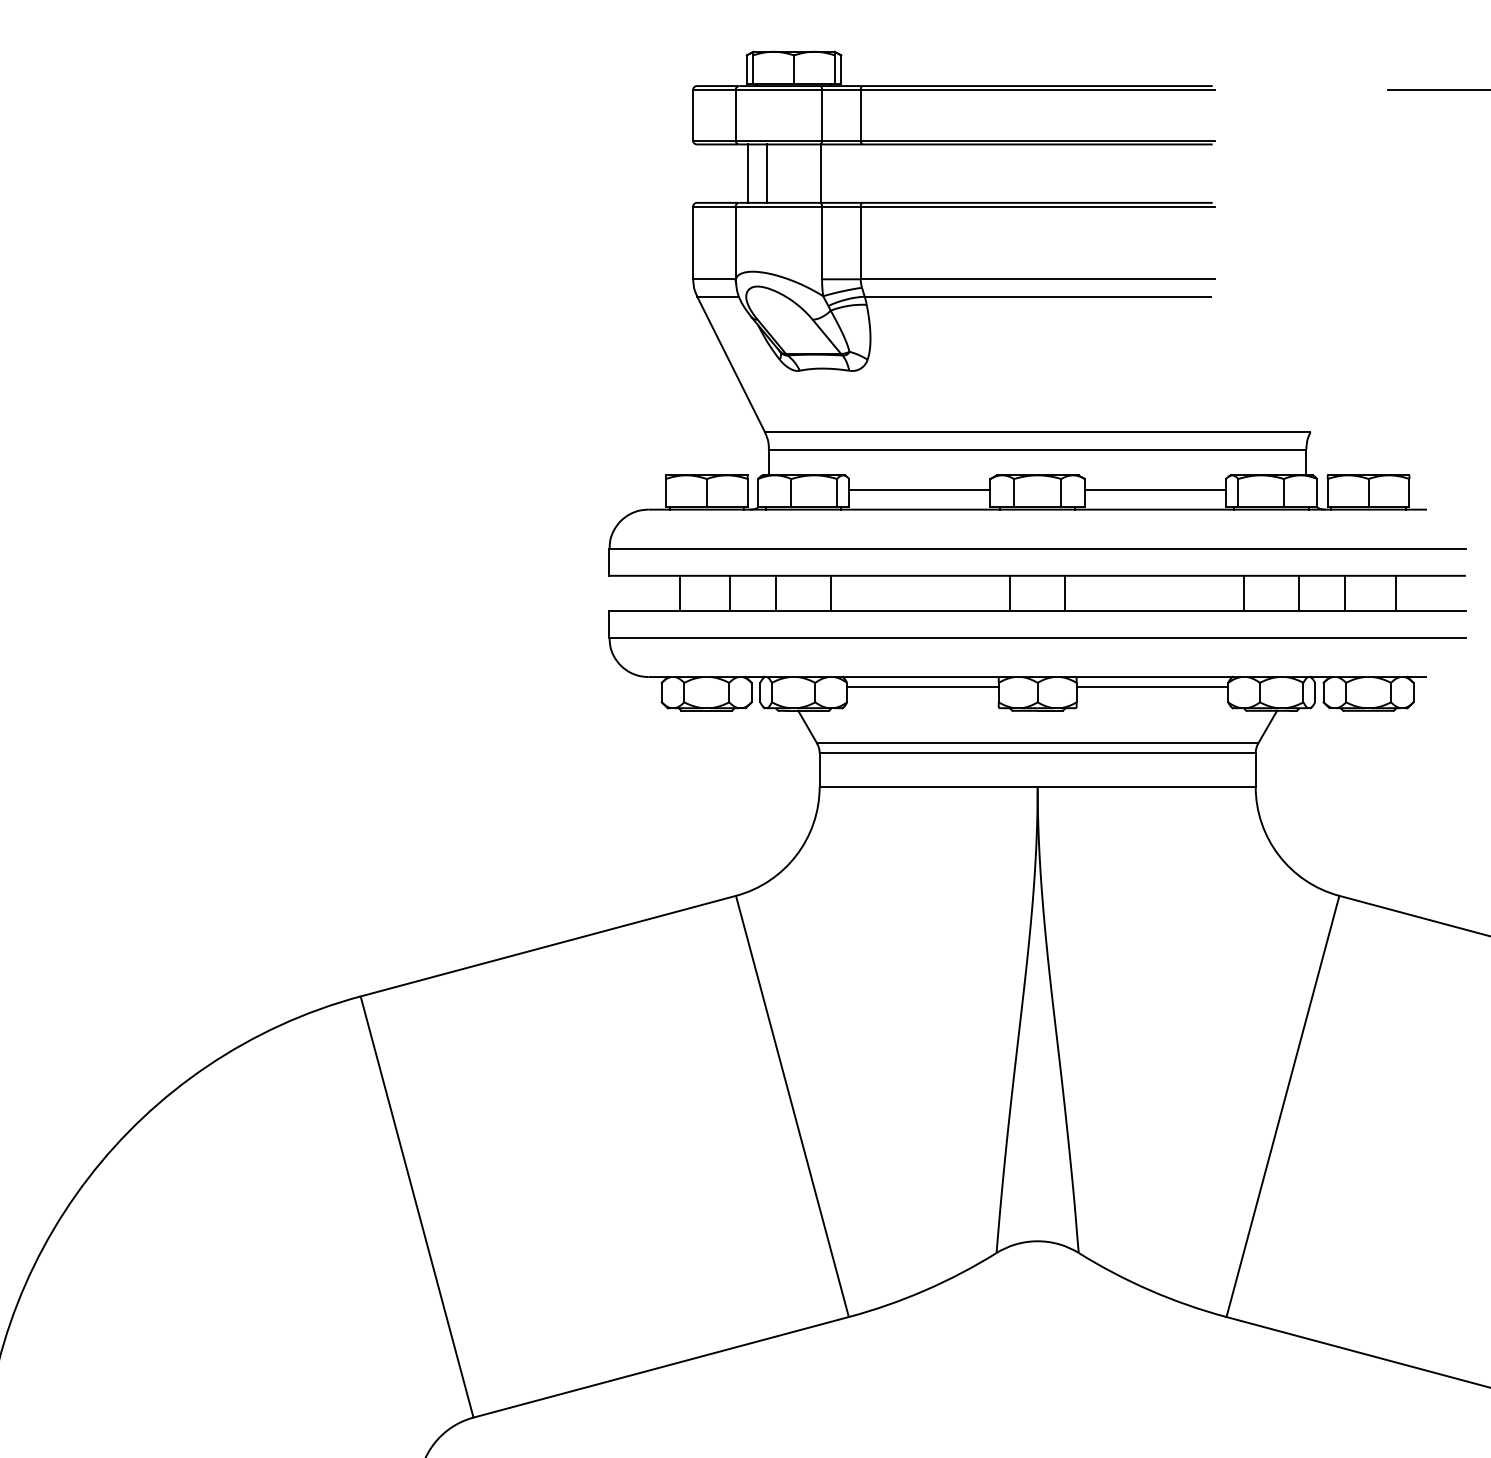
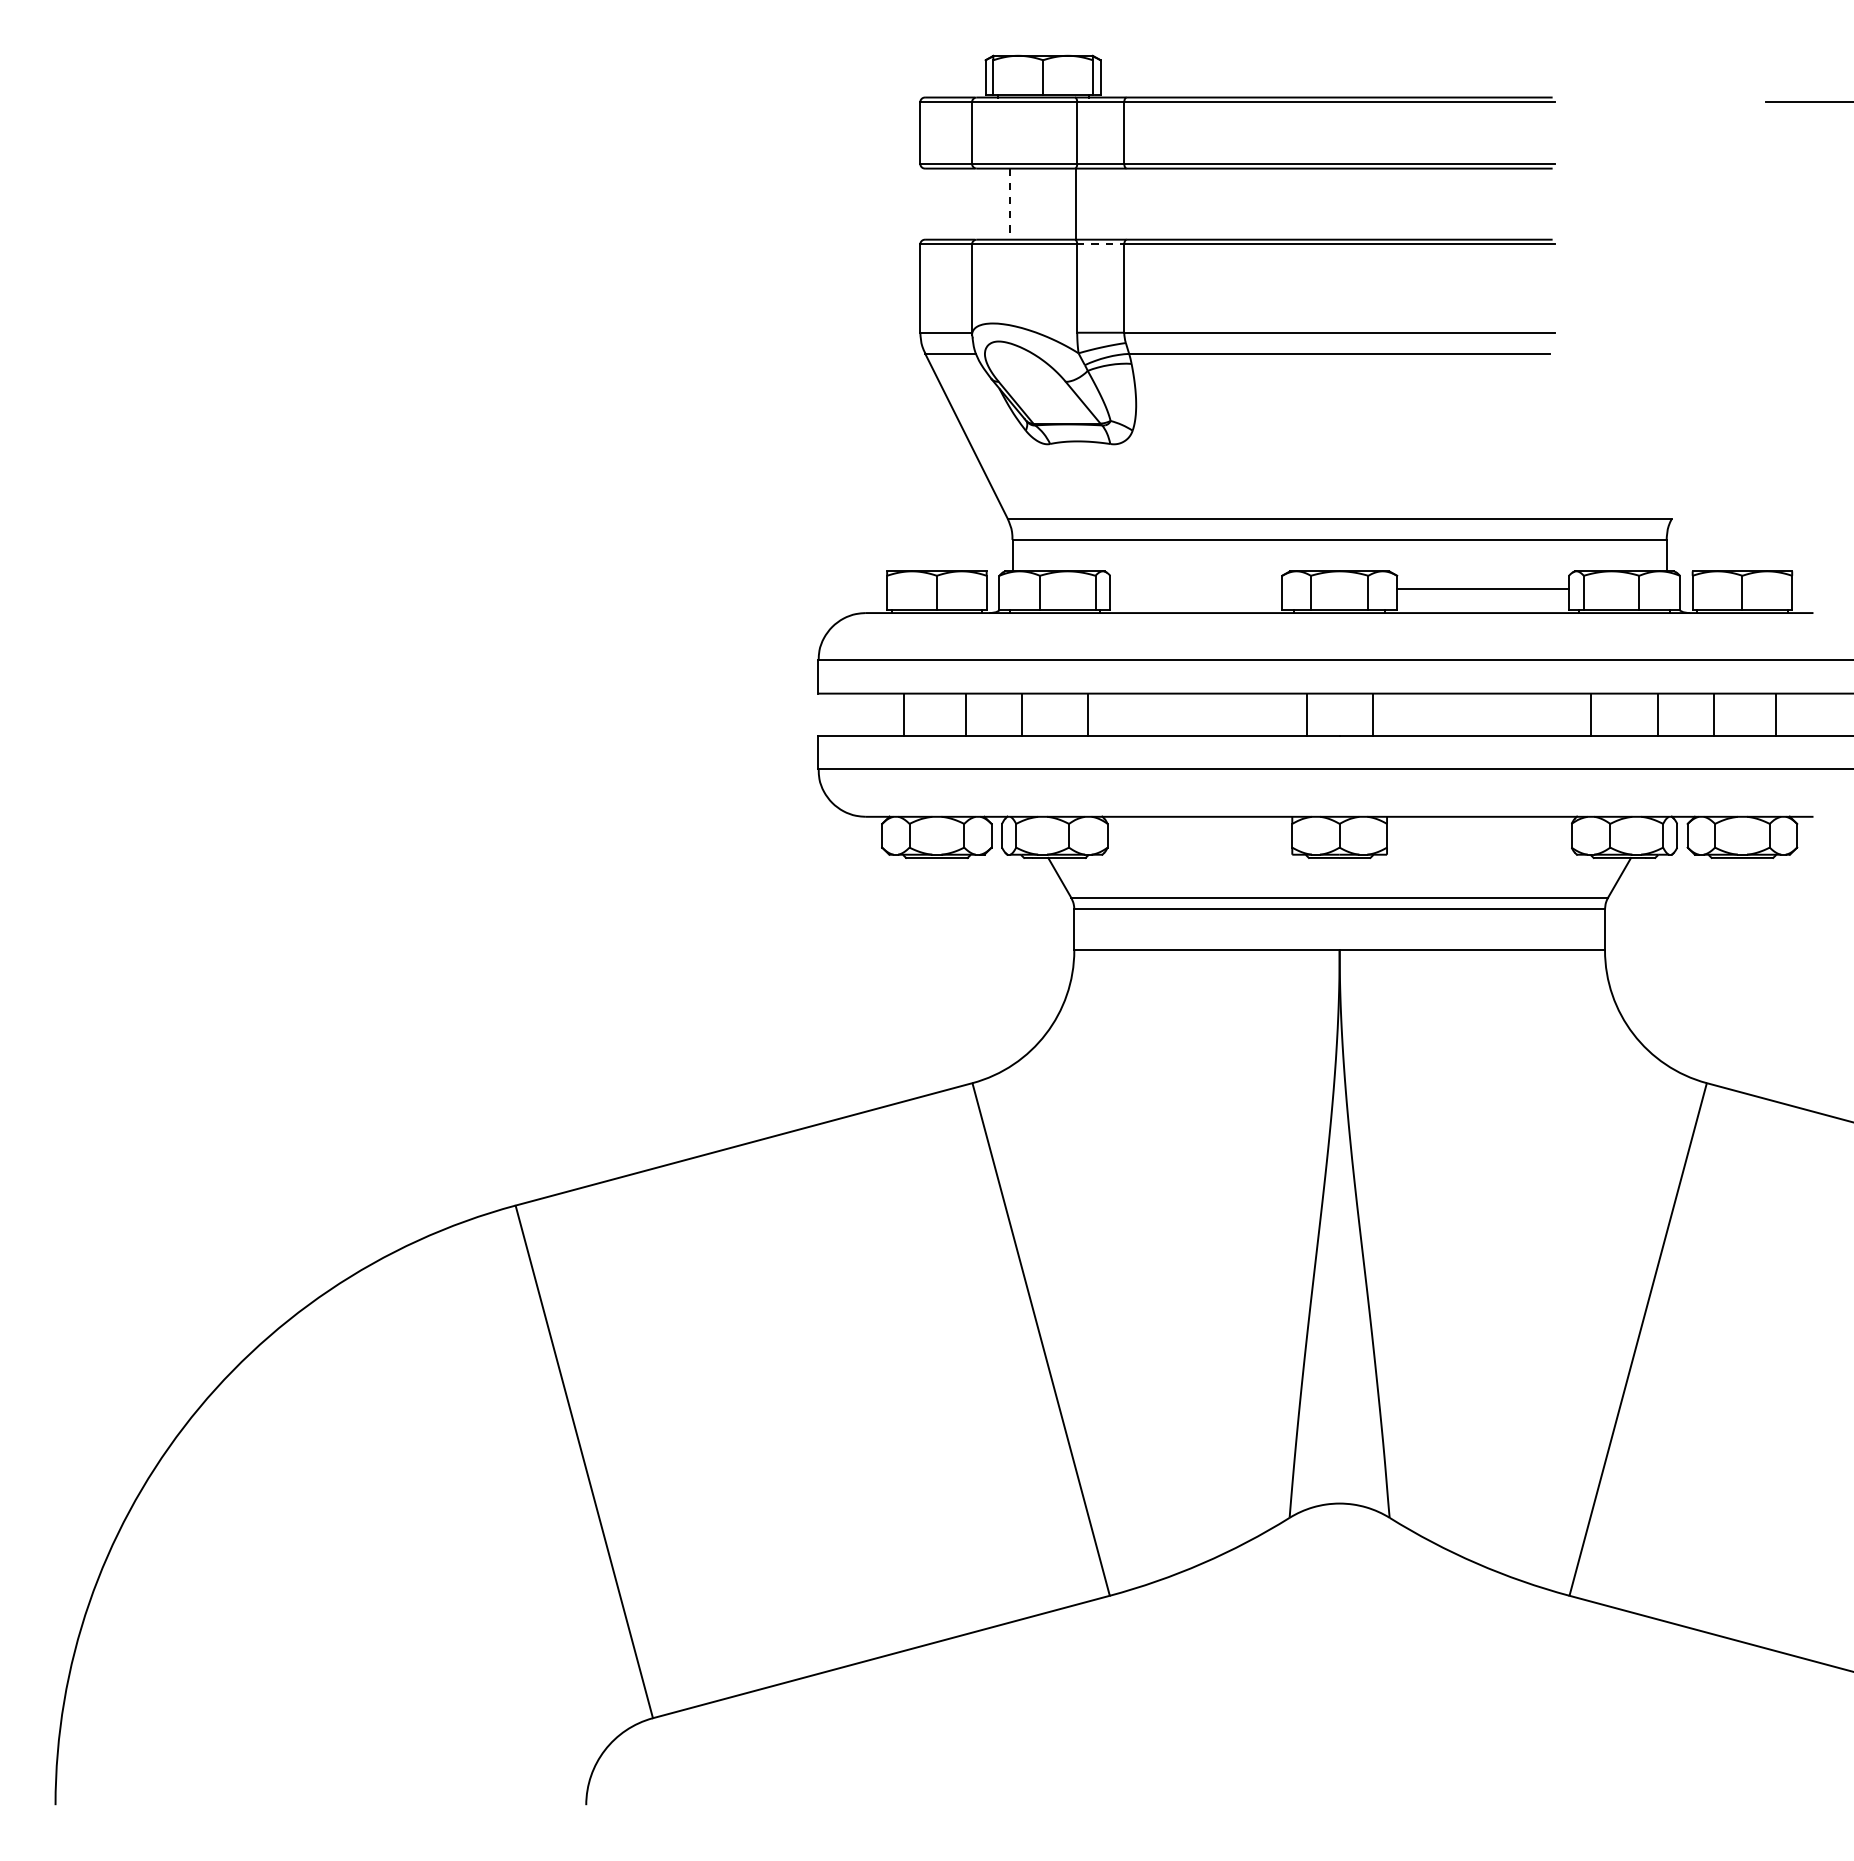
line: (747, 173) -> (986, 203), removed
line: (766, 173) -> (1009, 204), solid -> dashed
line: (841, 206) -> (1100, 244), solid -> dashed
line: (920, 490) -> (1196, 589), removed
line: (922, 686) -> (1199, 828), removed
line: (1152, 686) -> (1479, 828), removed

